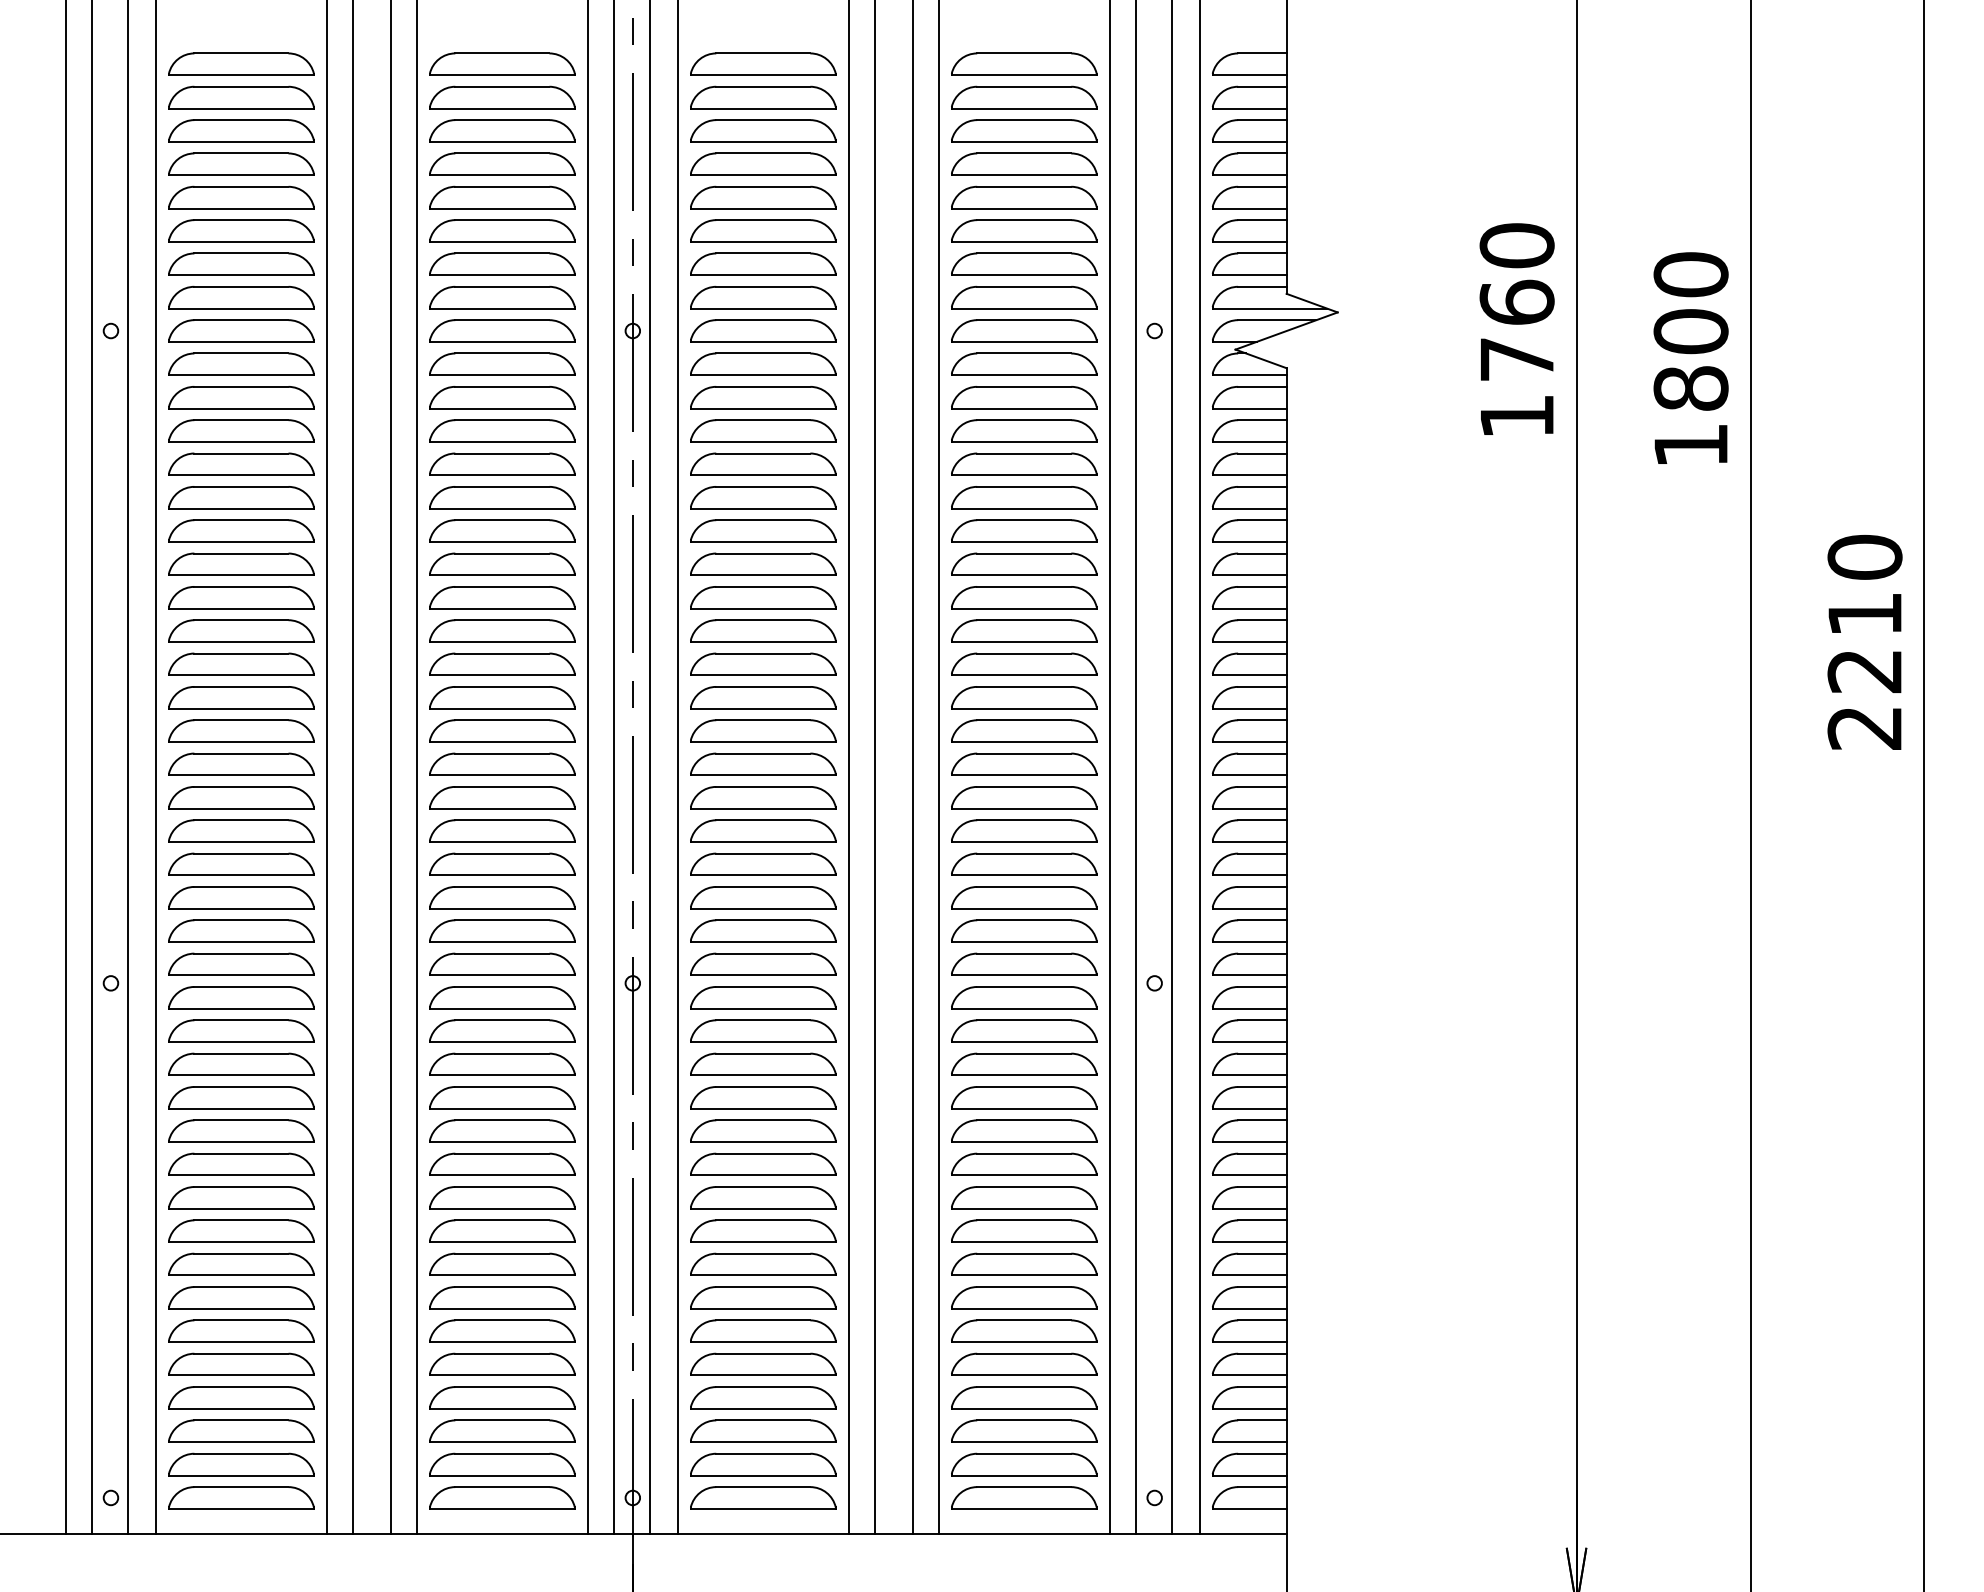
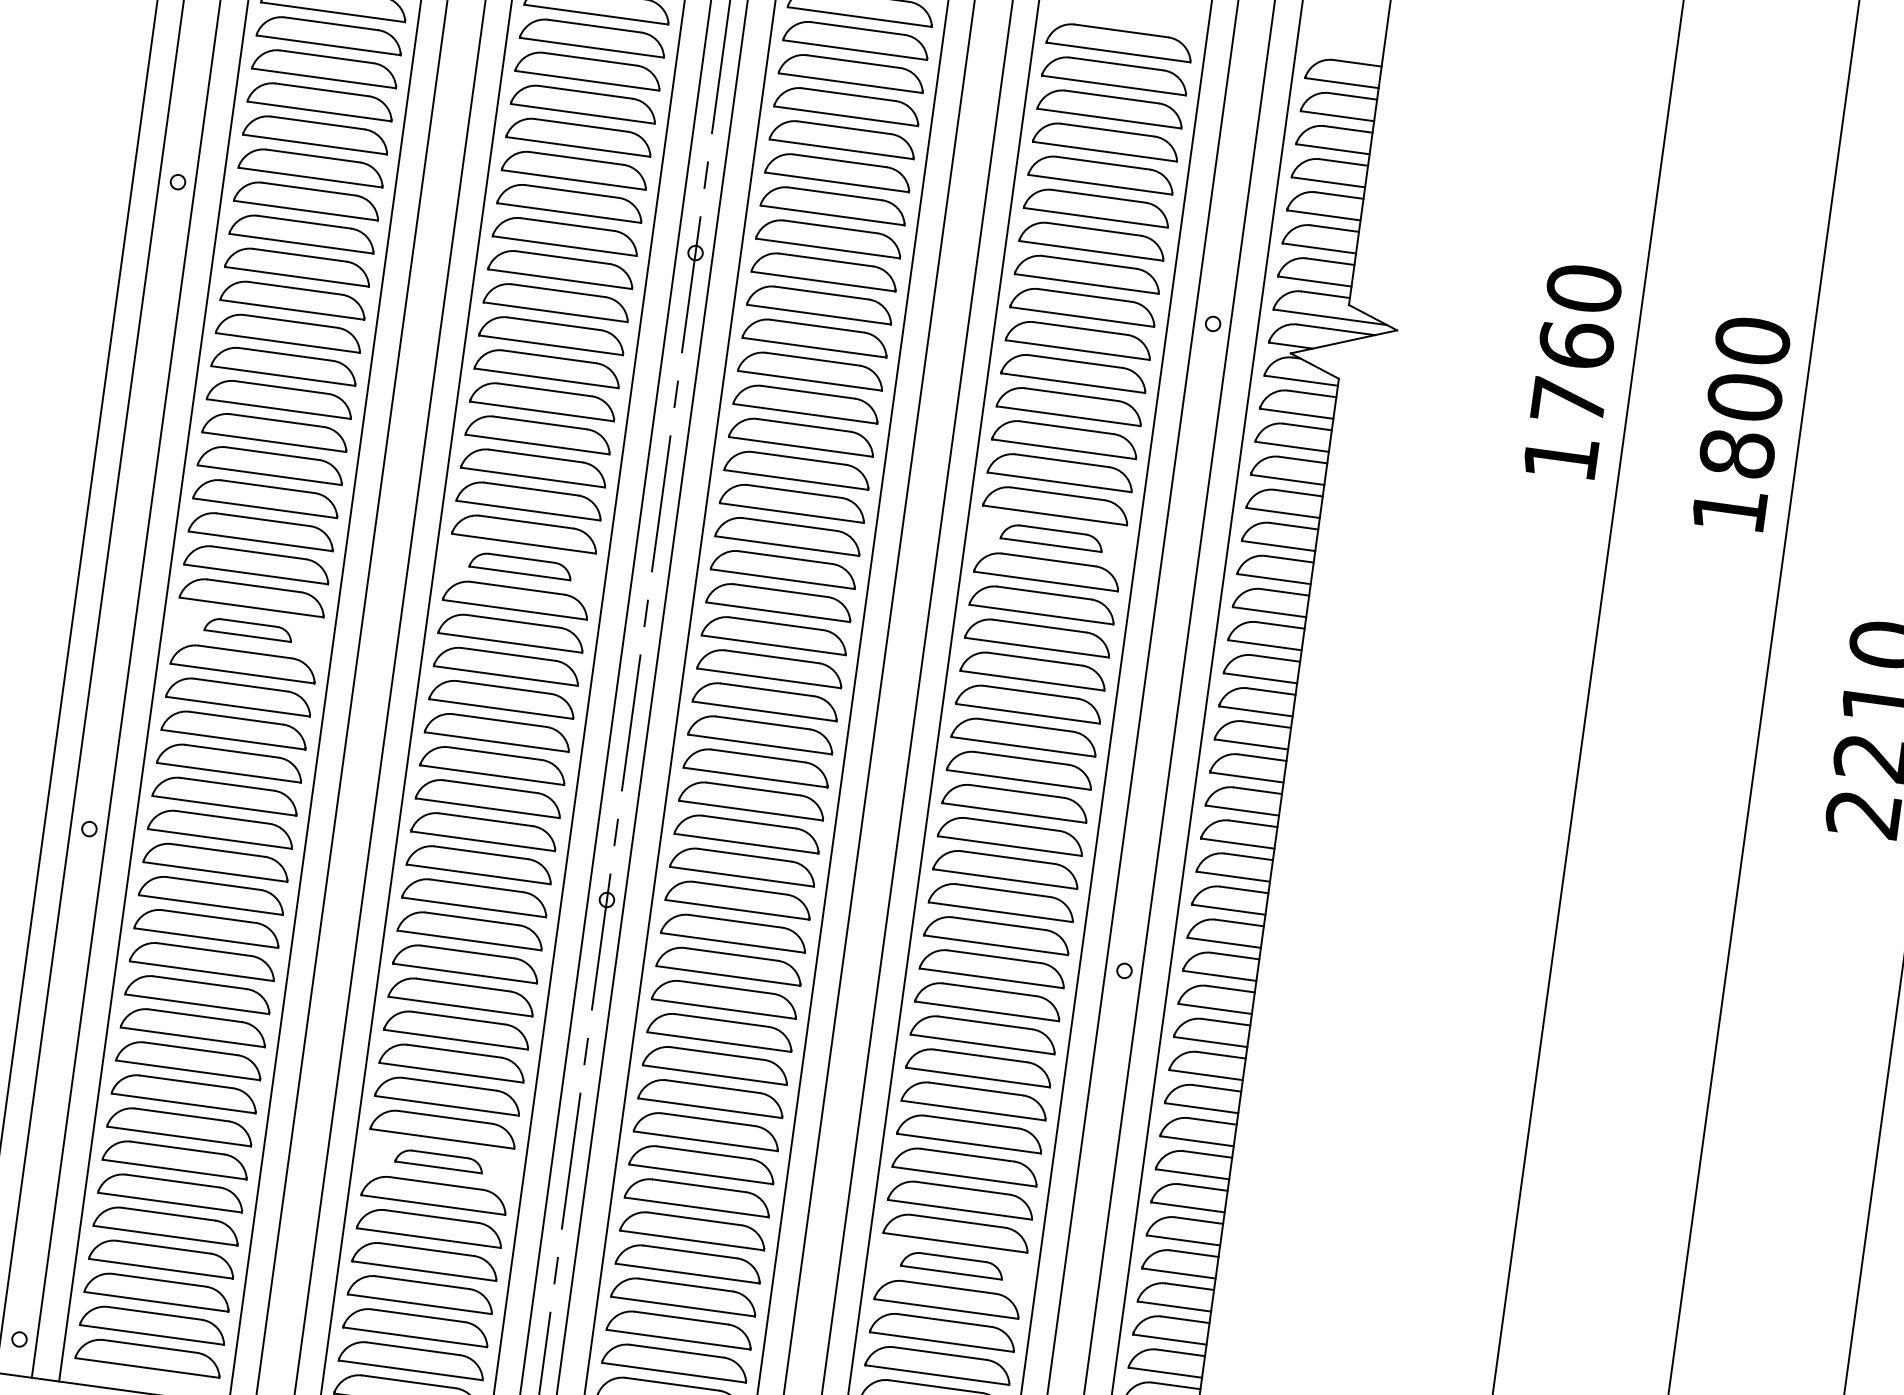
part: (1024, 563) -> (1052, 536), size x0.7
part: (502, 663) -> (521, 565), size x0.7
part: (241, 763) -> (248, 628), size x0.6
part: (502, 1263) -> (439, 1160), size x0.6
part: (1024, 1297) -> (952, 1264), size x0.7

